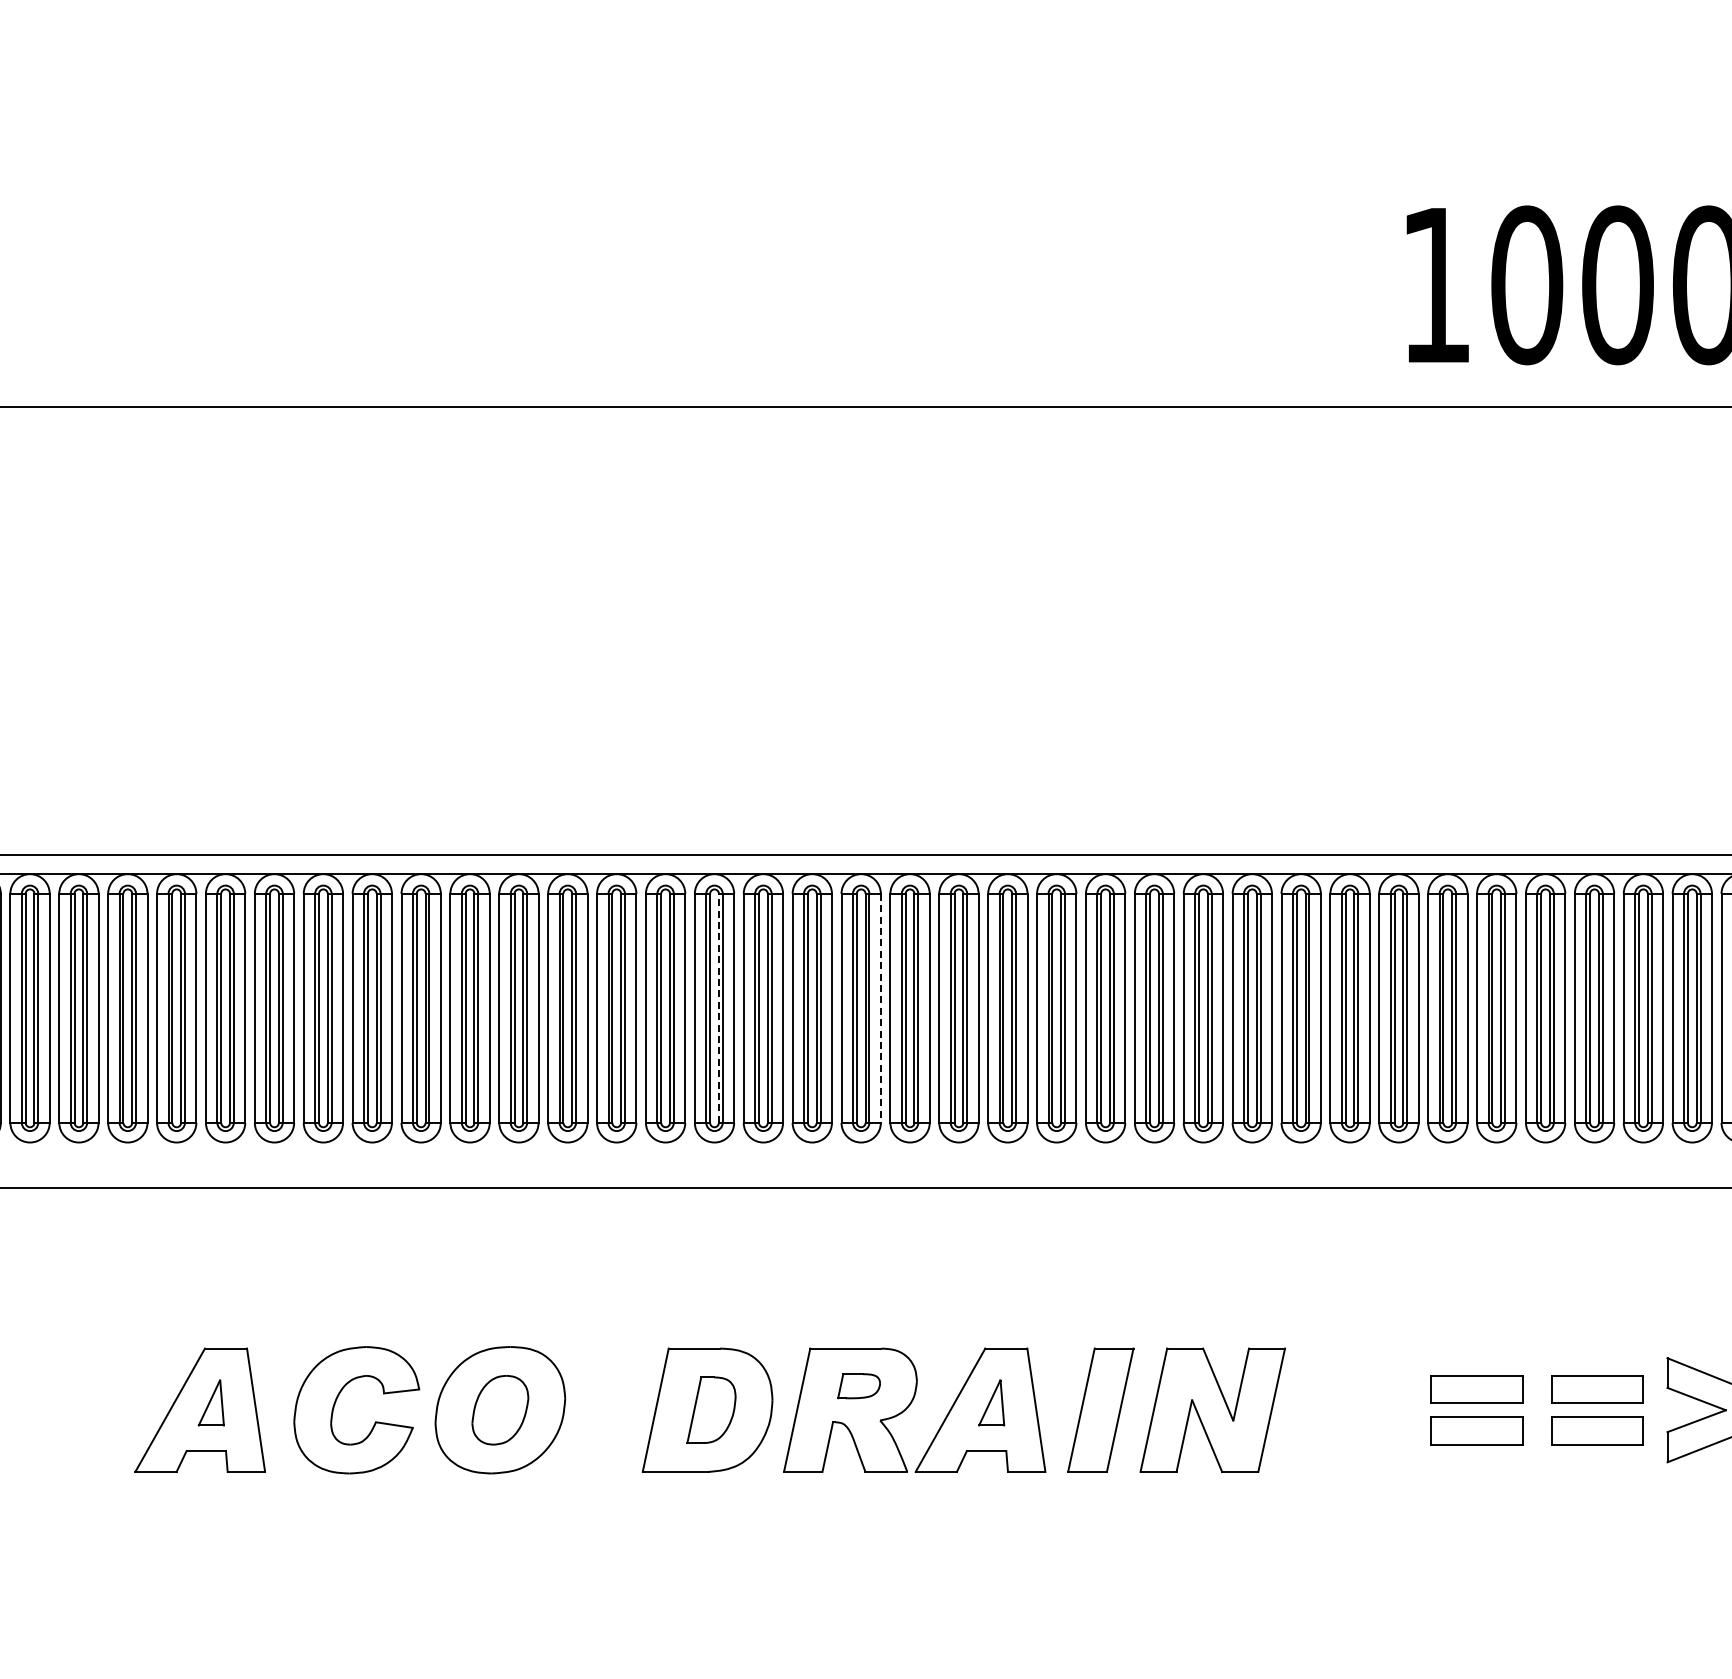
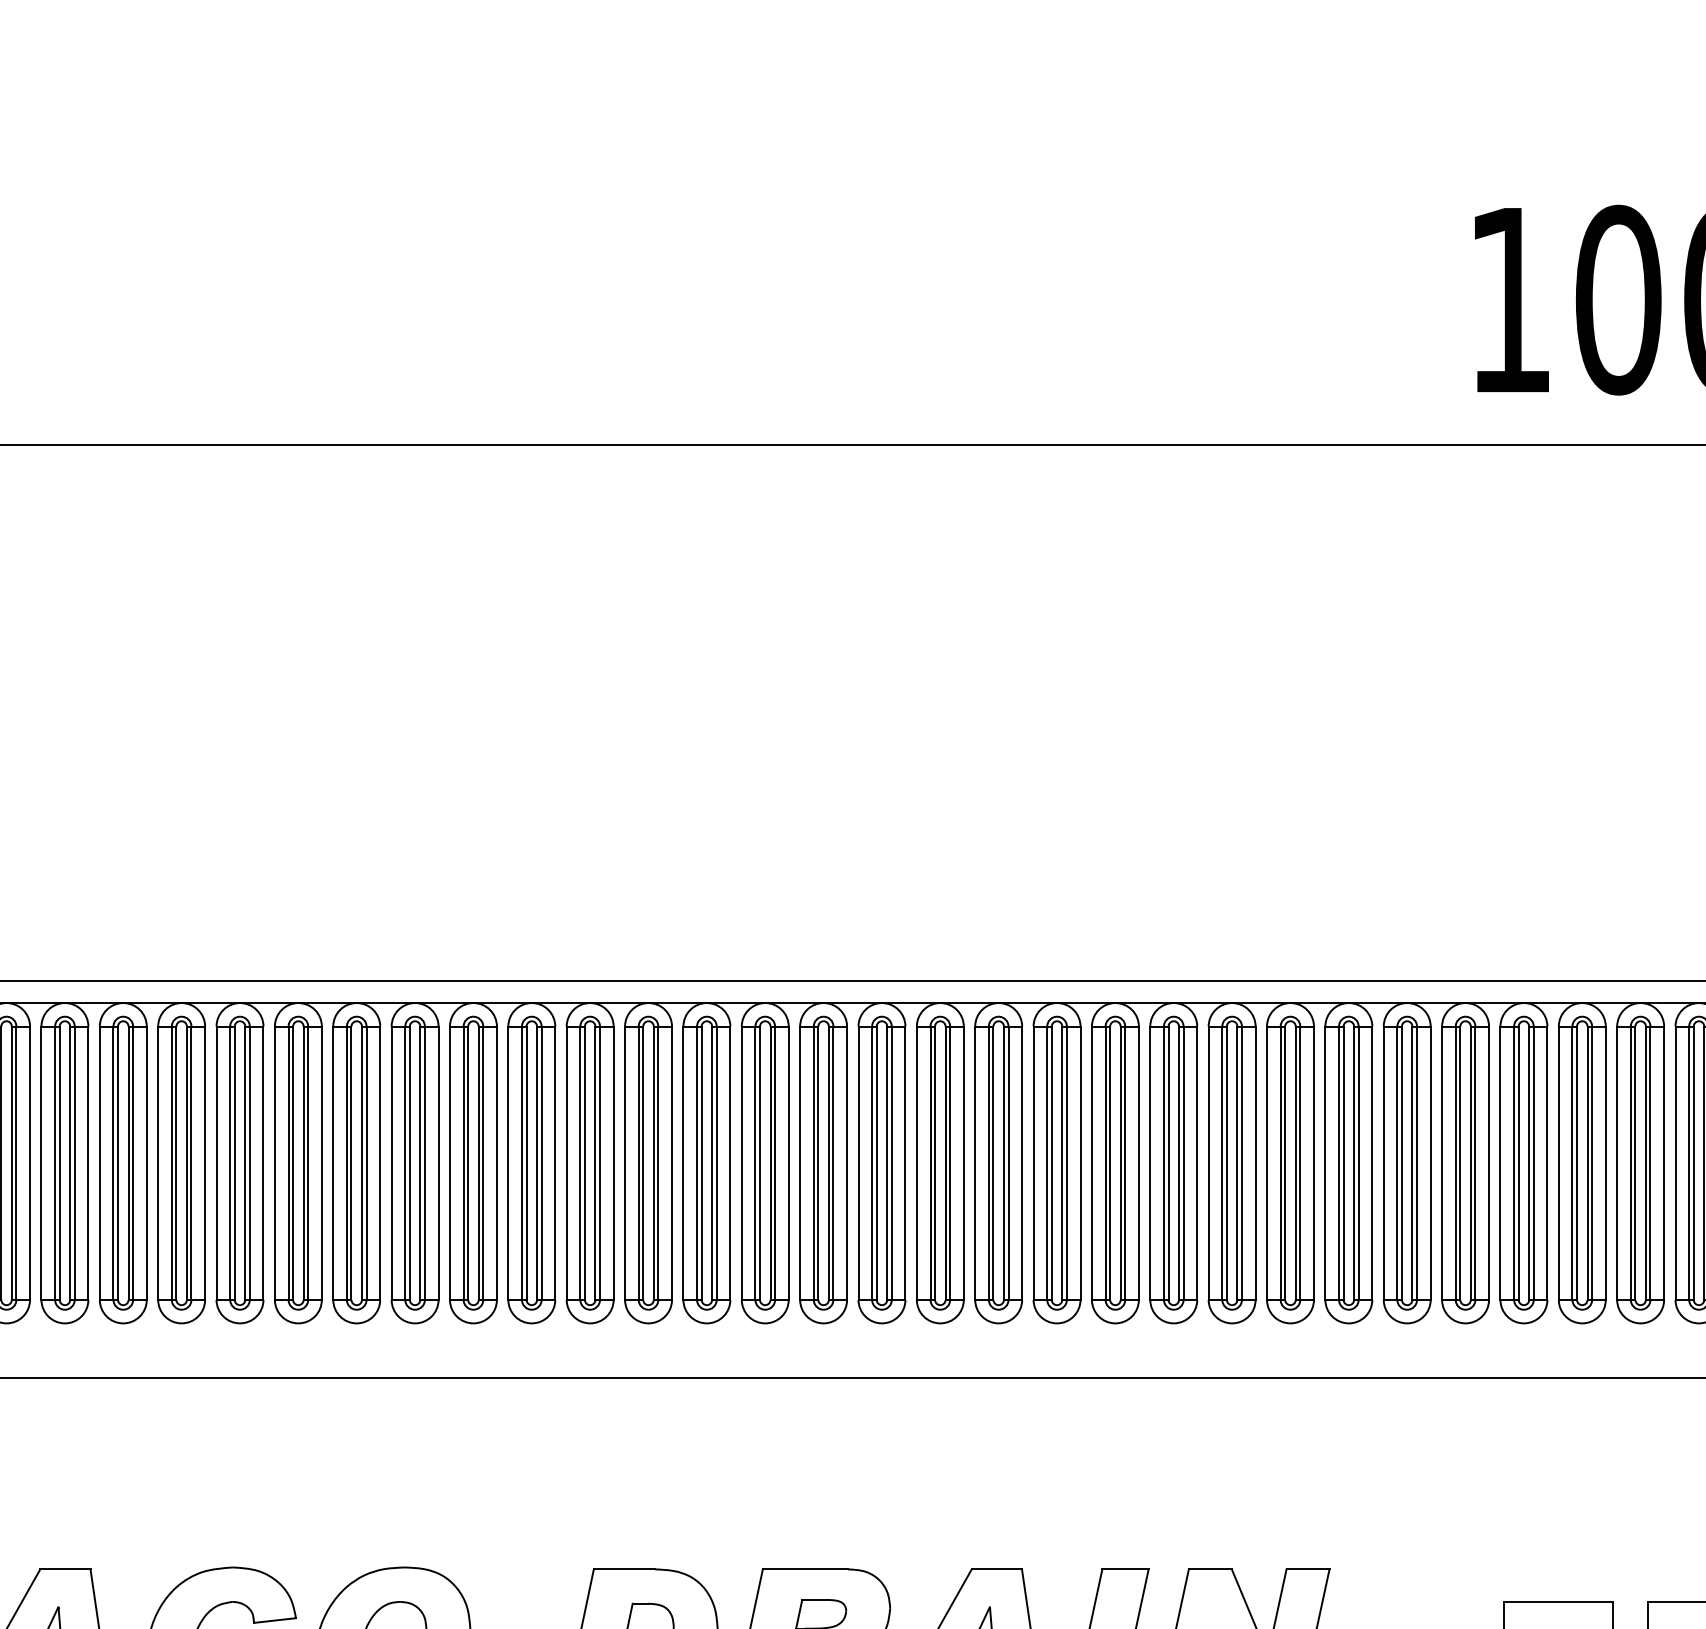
line: (718, 1008) -> (653, 1163), dashed -> solid
line: (880, 1008) -> (846, 1163), dashed -> solid

